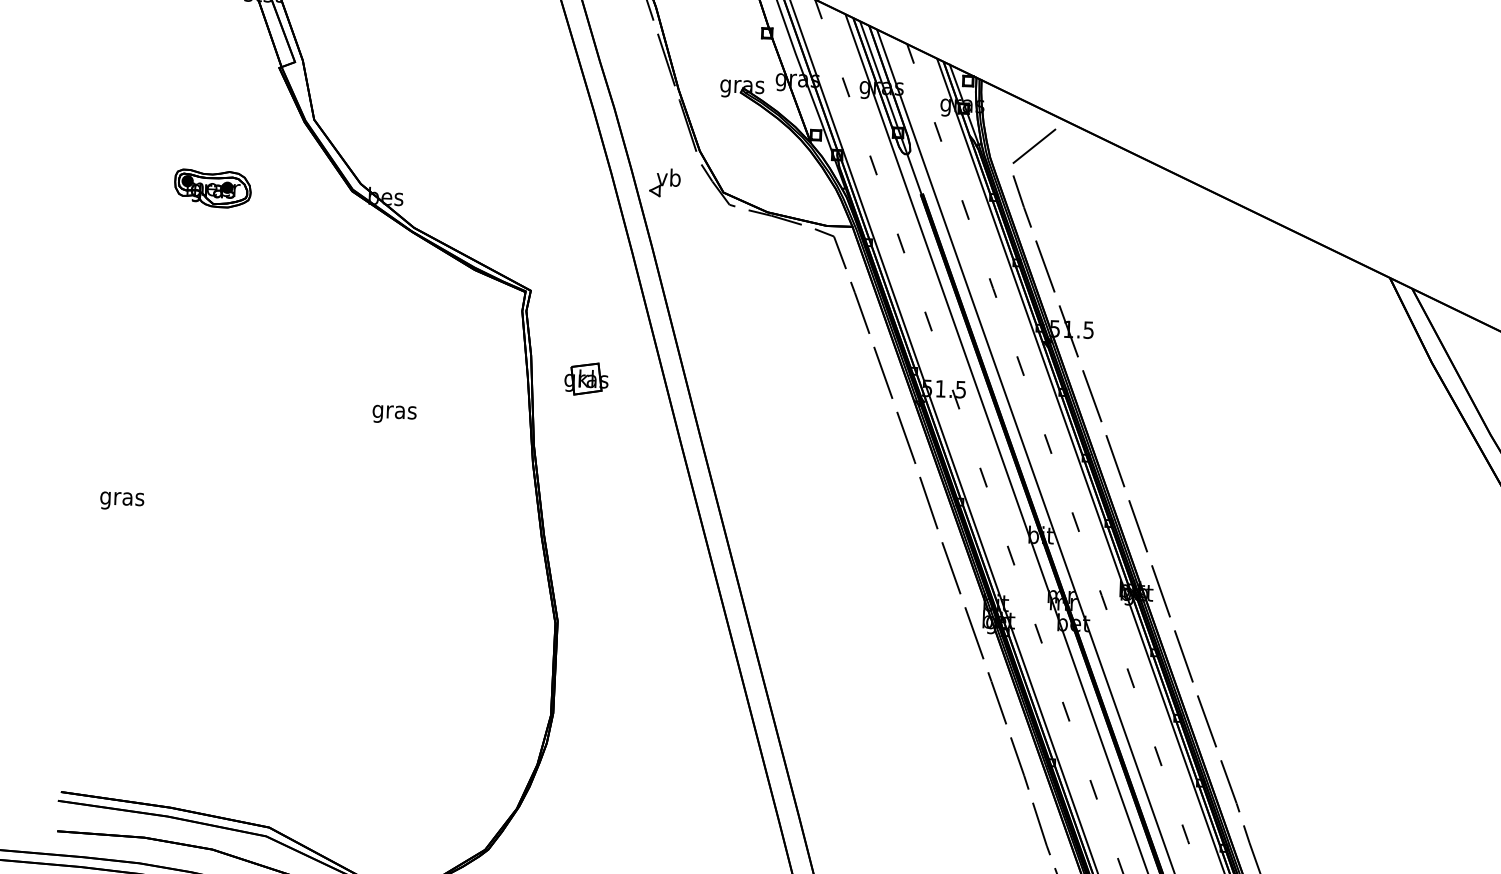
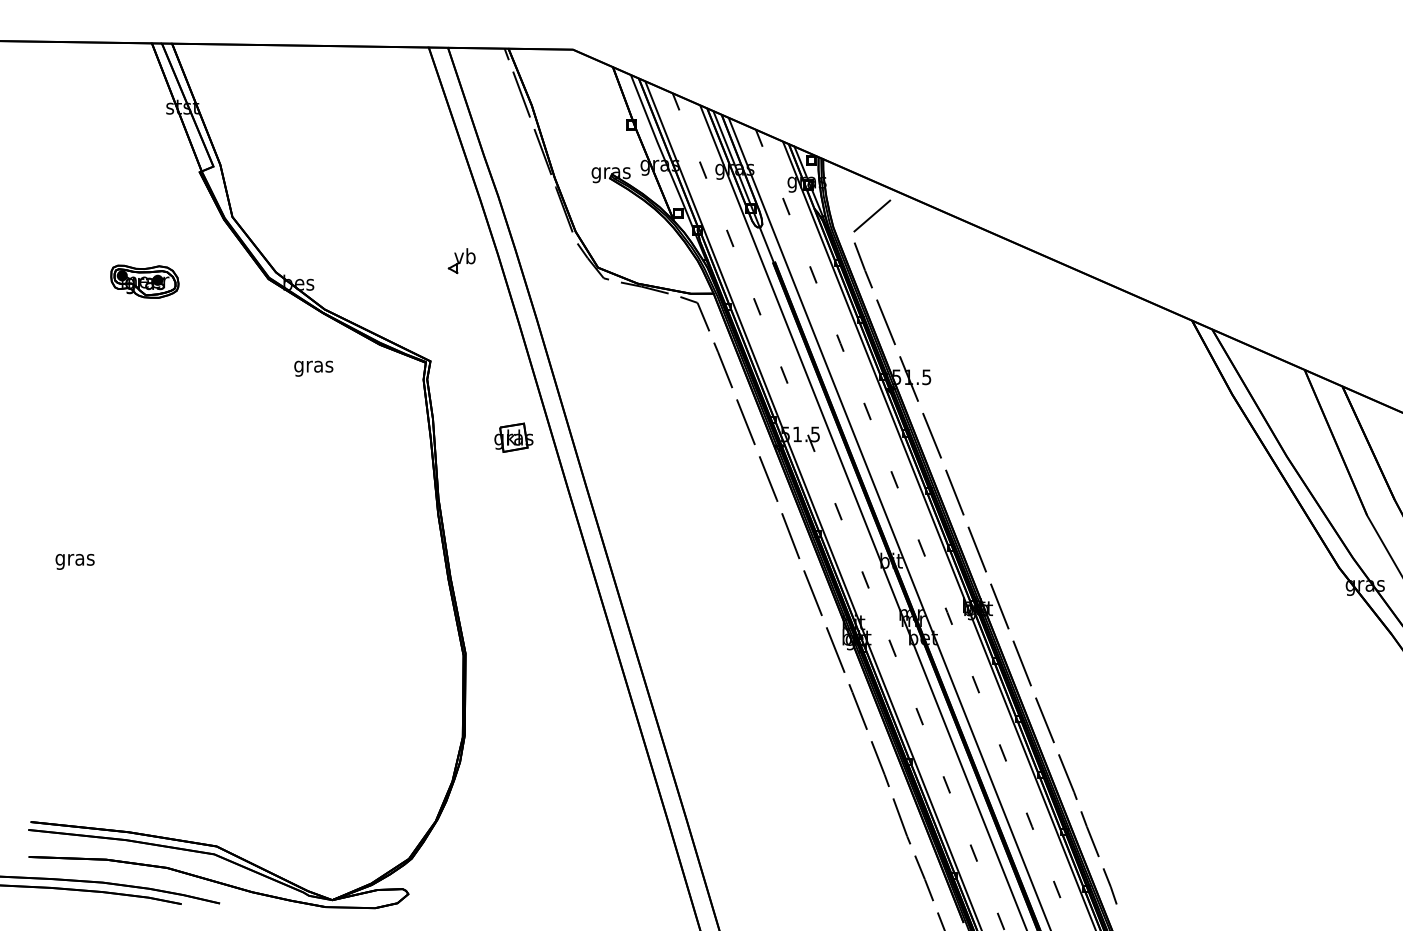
part: (664, 183) -> (461, 261), moved
part: (586, 378) -> (513, 437), moved
text: (394, 414) -> (313, 368), moved

